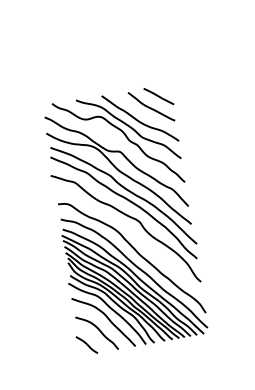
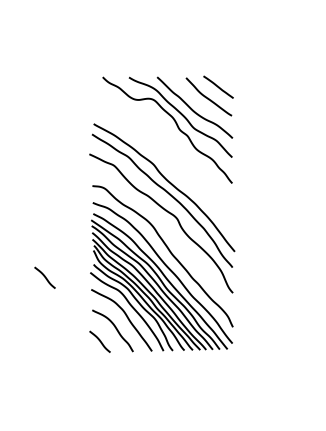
part: (117, 170) -> (161, 159), removed
line: (27, 294) -> (44, 277), added

